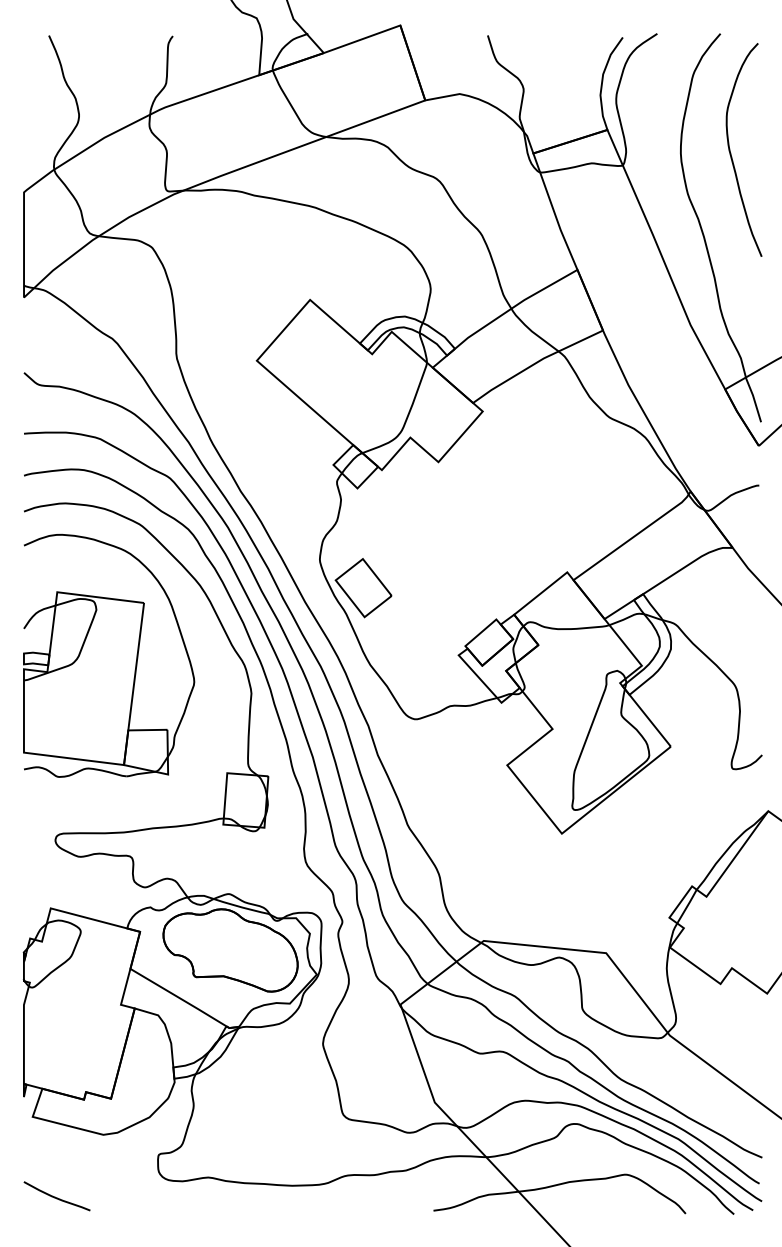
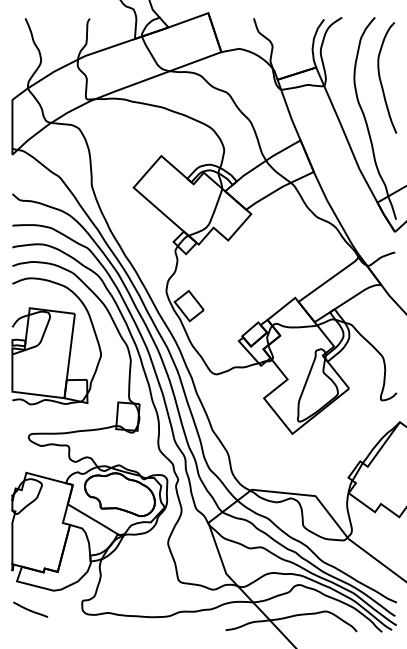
curve: (56, 1195) -> (30, 609), moved

